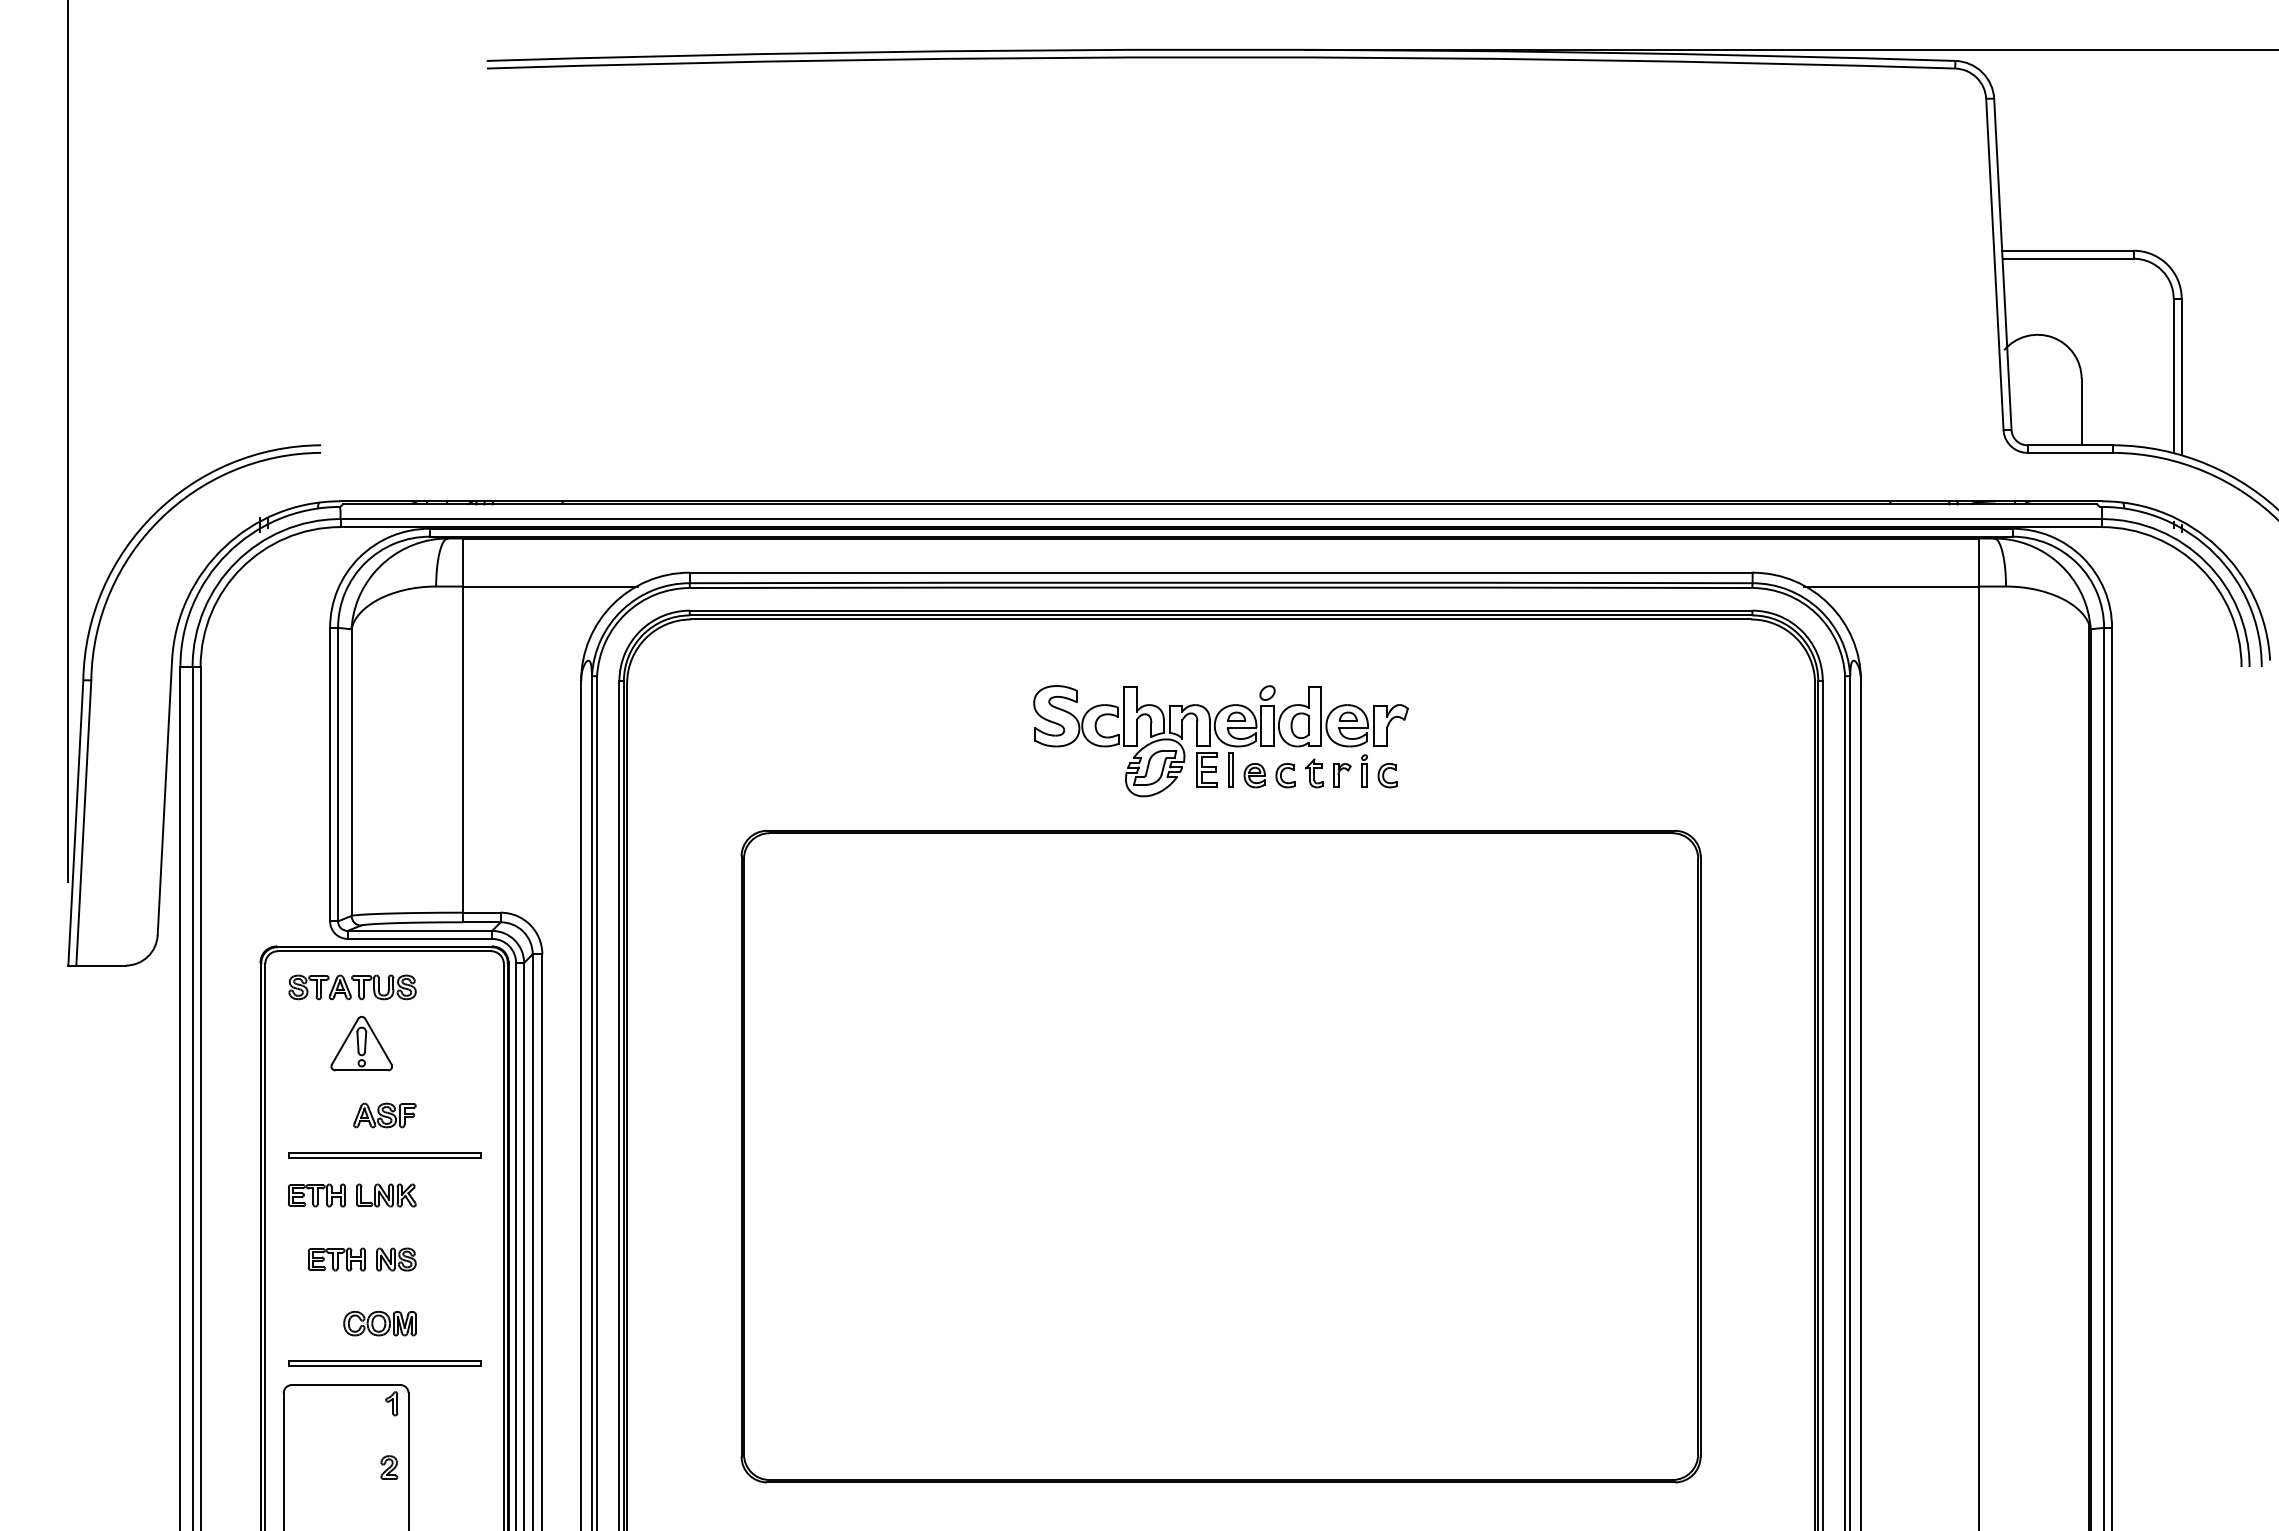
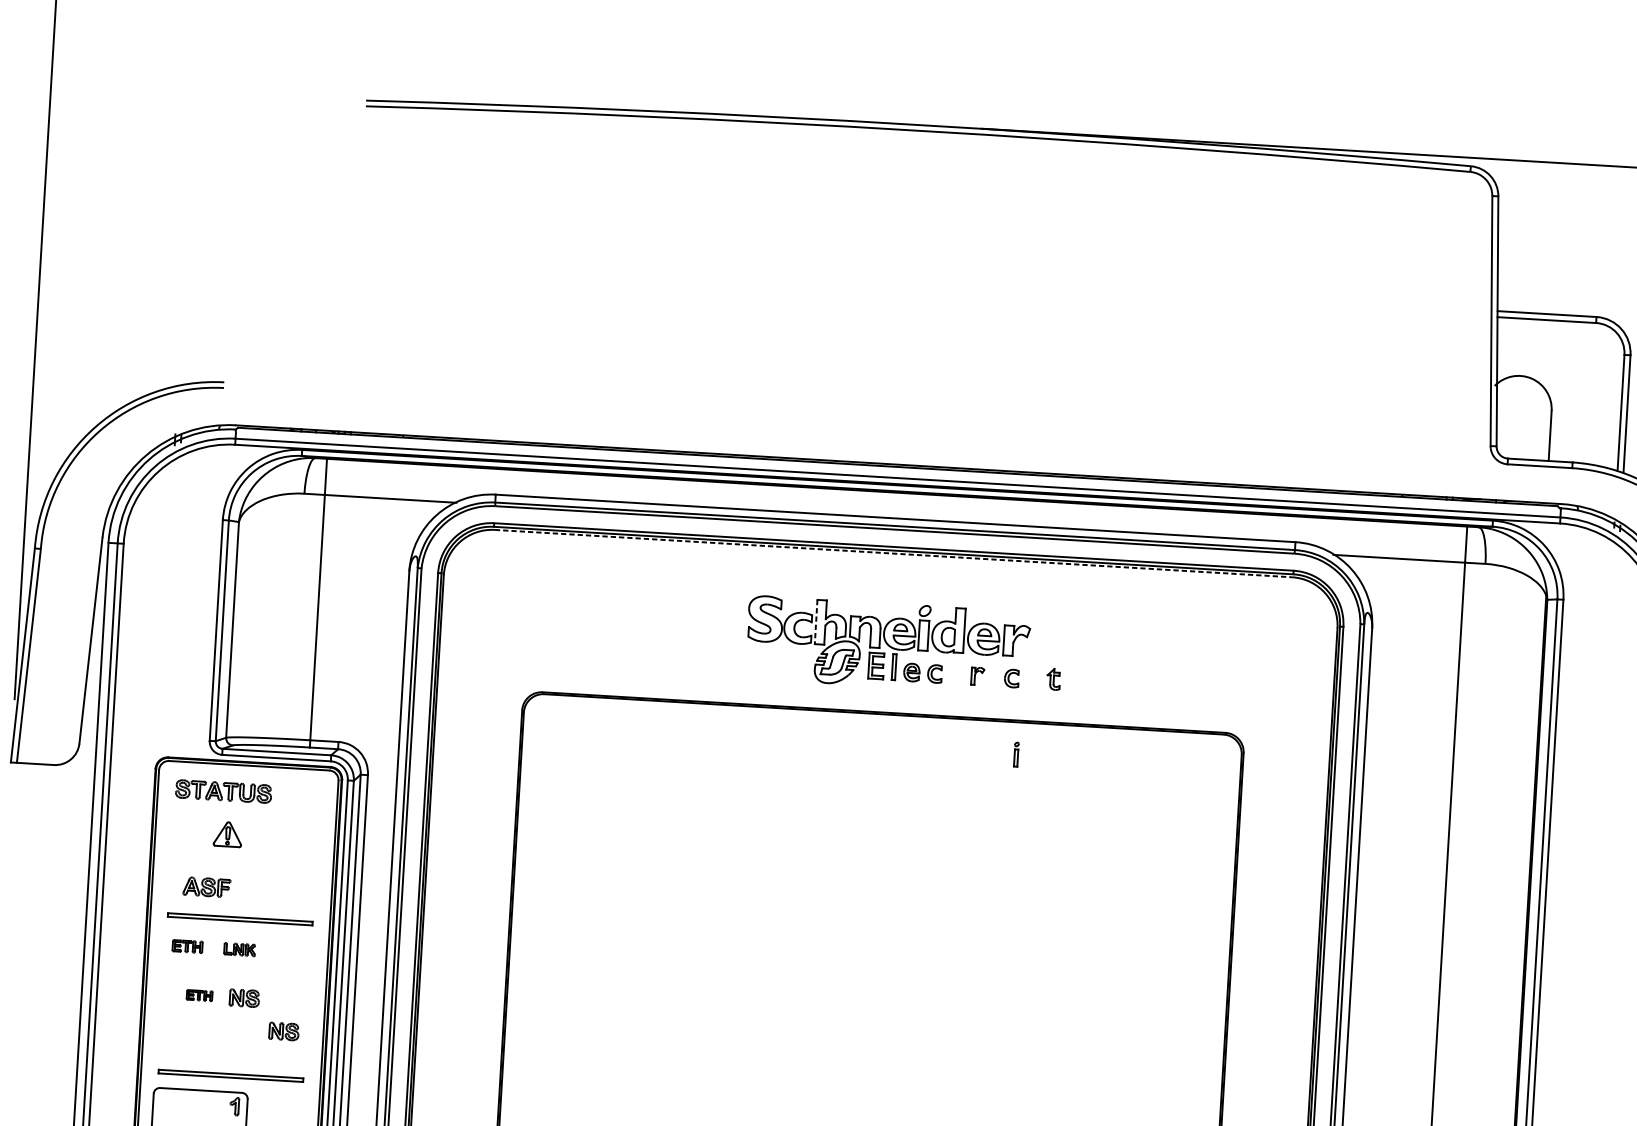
line: (1221, 619) -> (893, 553), solid -> dashed
line: (1124, 716) -> (816, 622), solid -> dashed
part: (1364, 770) -> (1016, 754), moved
part: (1313, 773) -> (1053, 679), moved
part: (361, 1043) -> (227, 834), size x0.6
part: (384, 1115) -> (206, 887), moved
part: (316, 1195) -> (187, 946), size x0.7
part: (386, 1195) -> (239, 949), size x0.7
part: (336, 1259) -> (199, 995), size x0.6
part: (451, 1300) -> (284, 1031), added
part: (379, 1323) -> (228, 1045), removed

